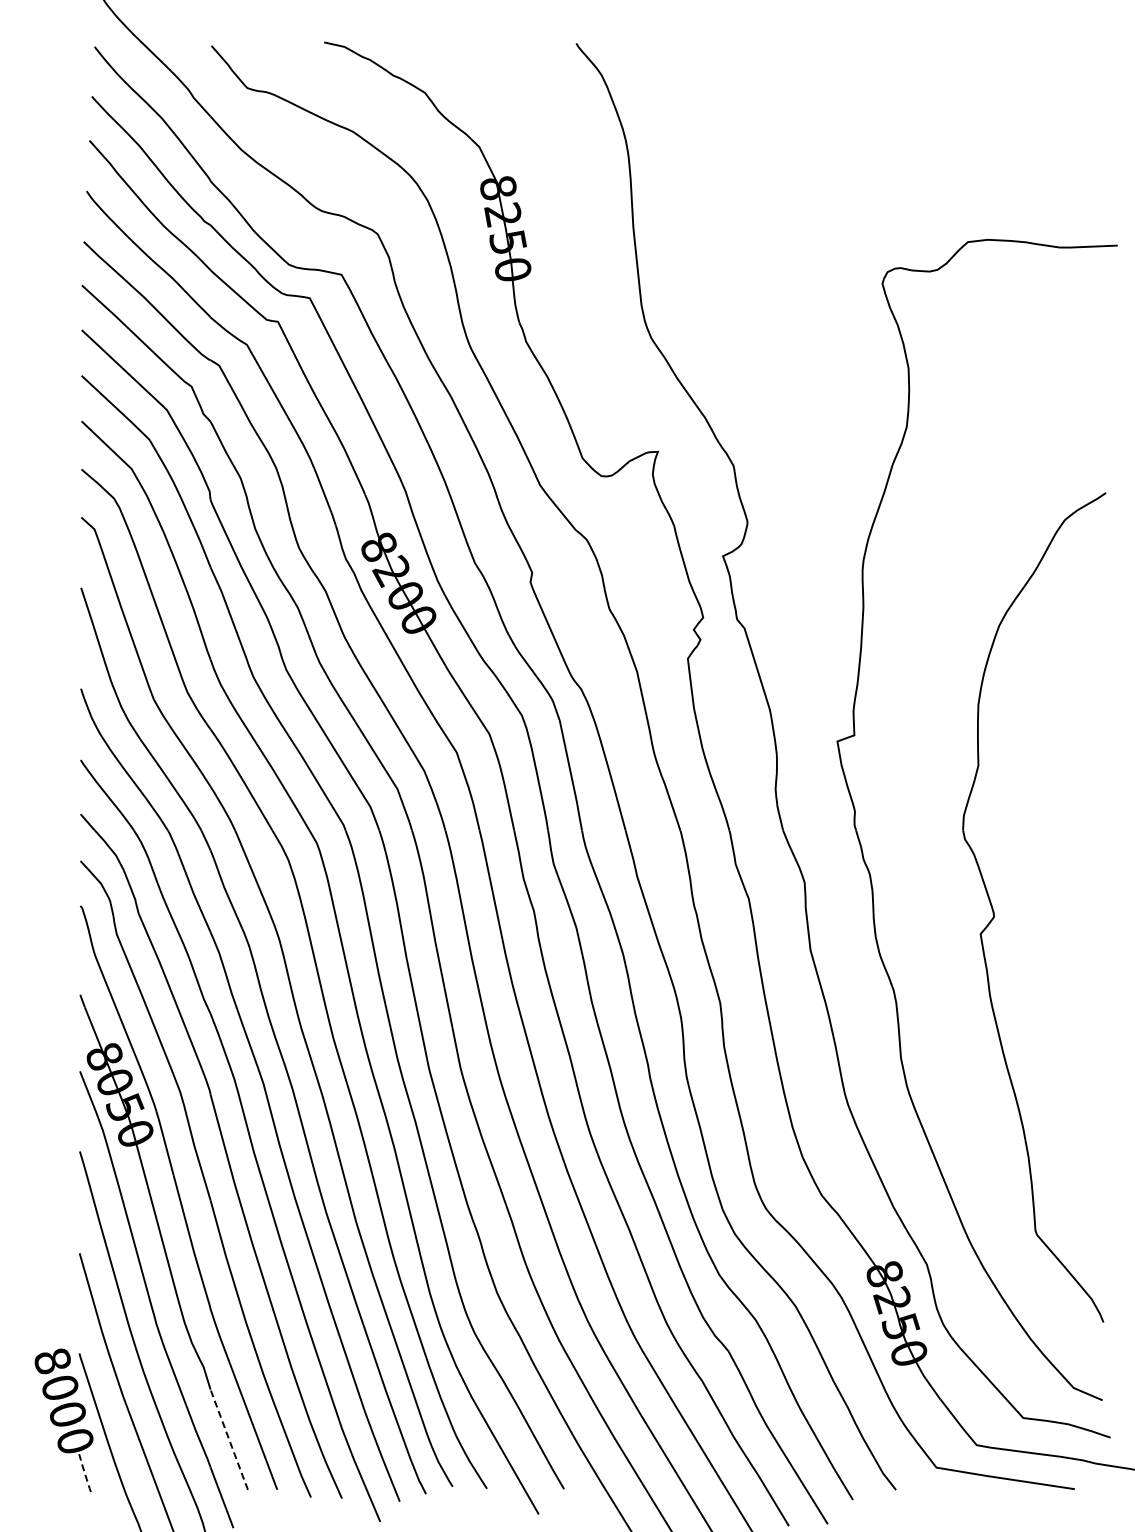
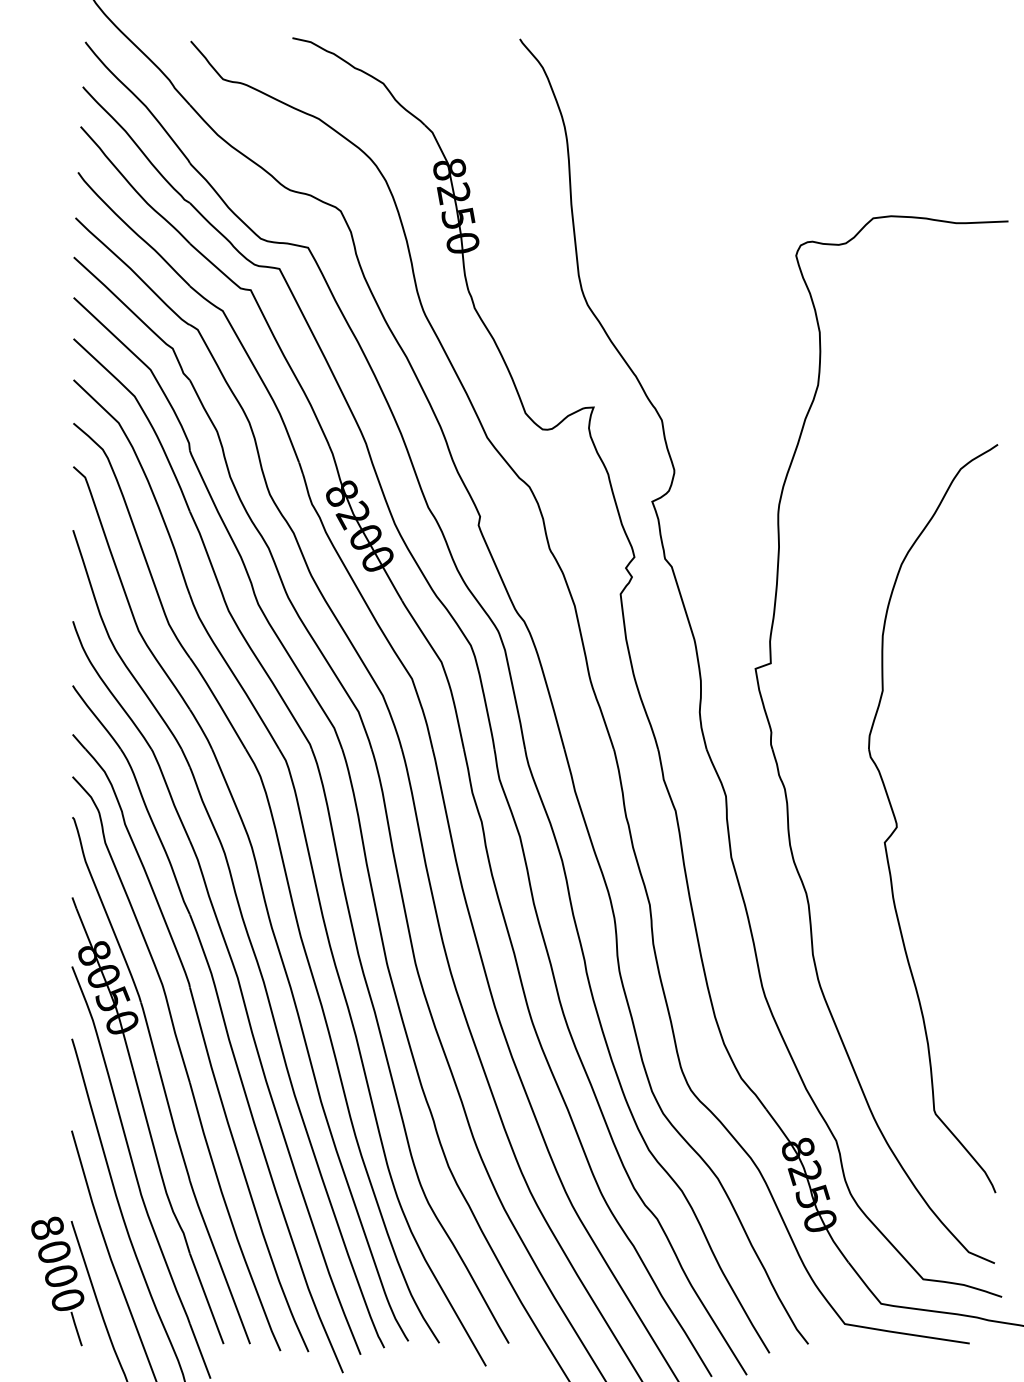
line: (229, 1439) -> (207, 1298), dashed -> solid
line: (84, 1472) -> (76, 1328), dashed -> solid

